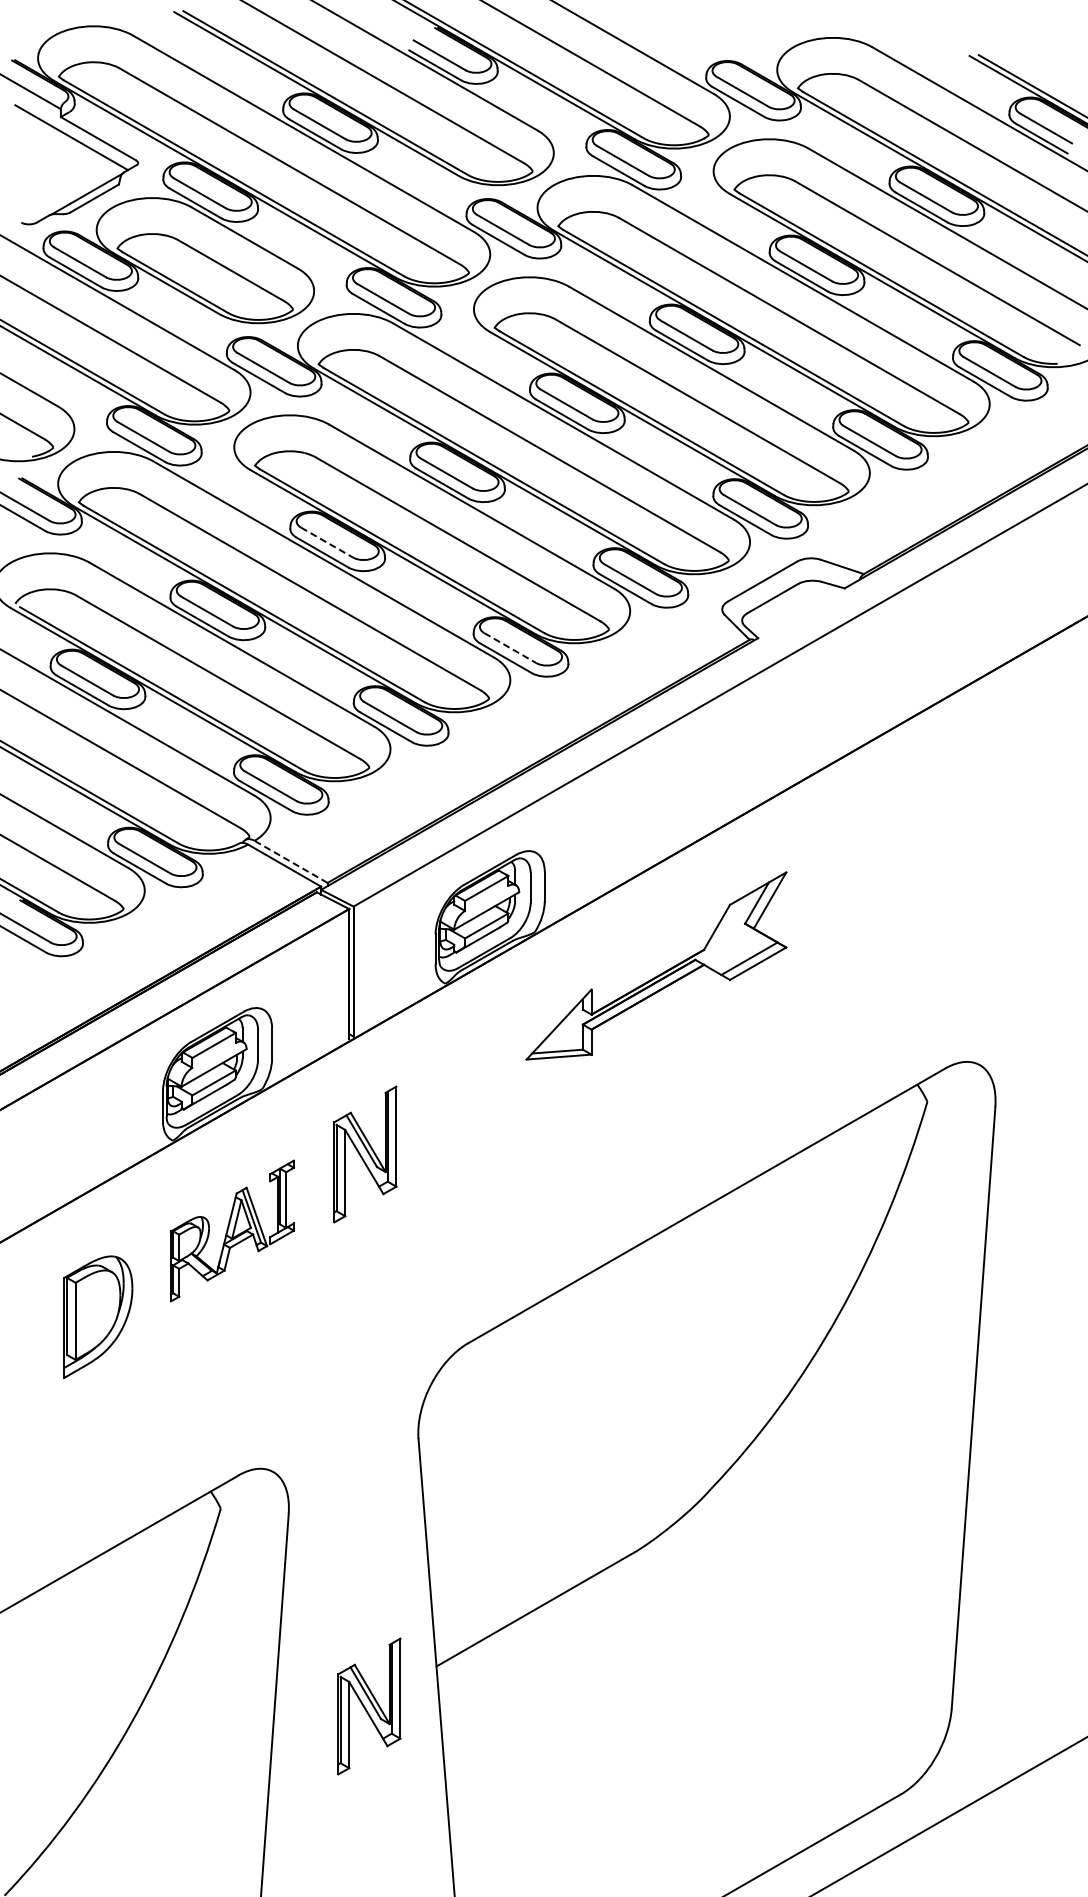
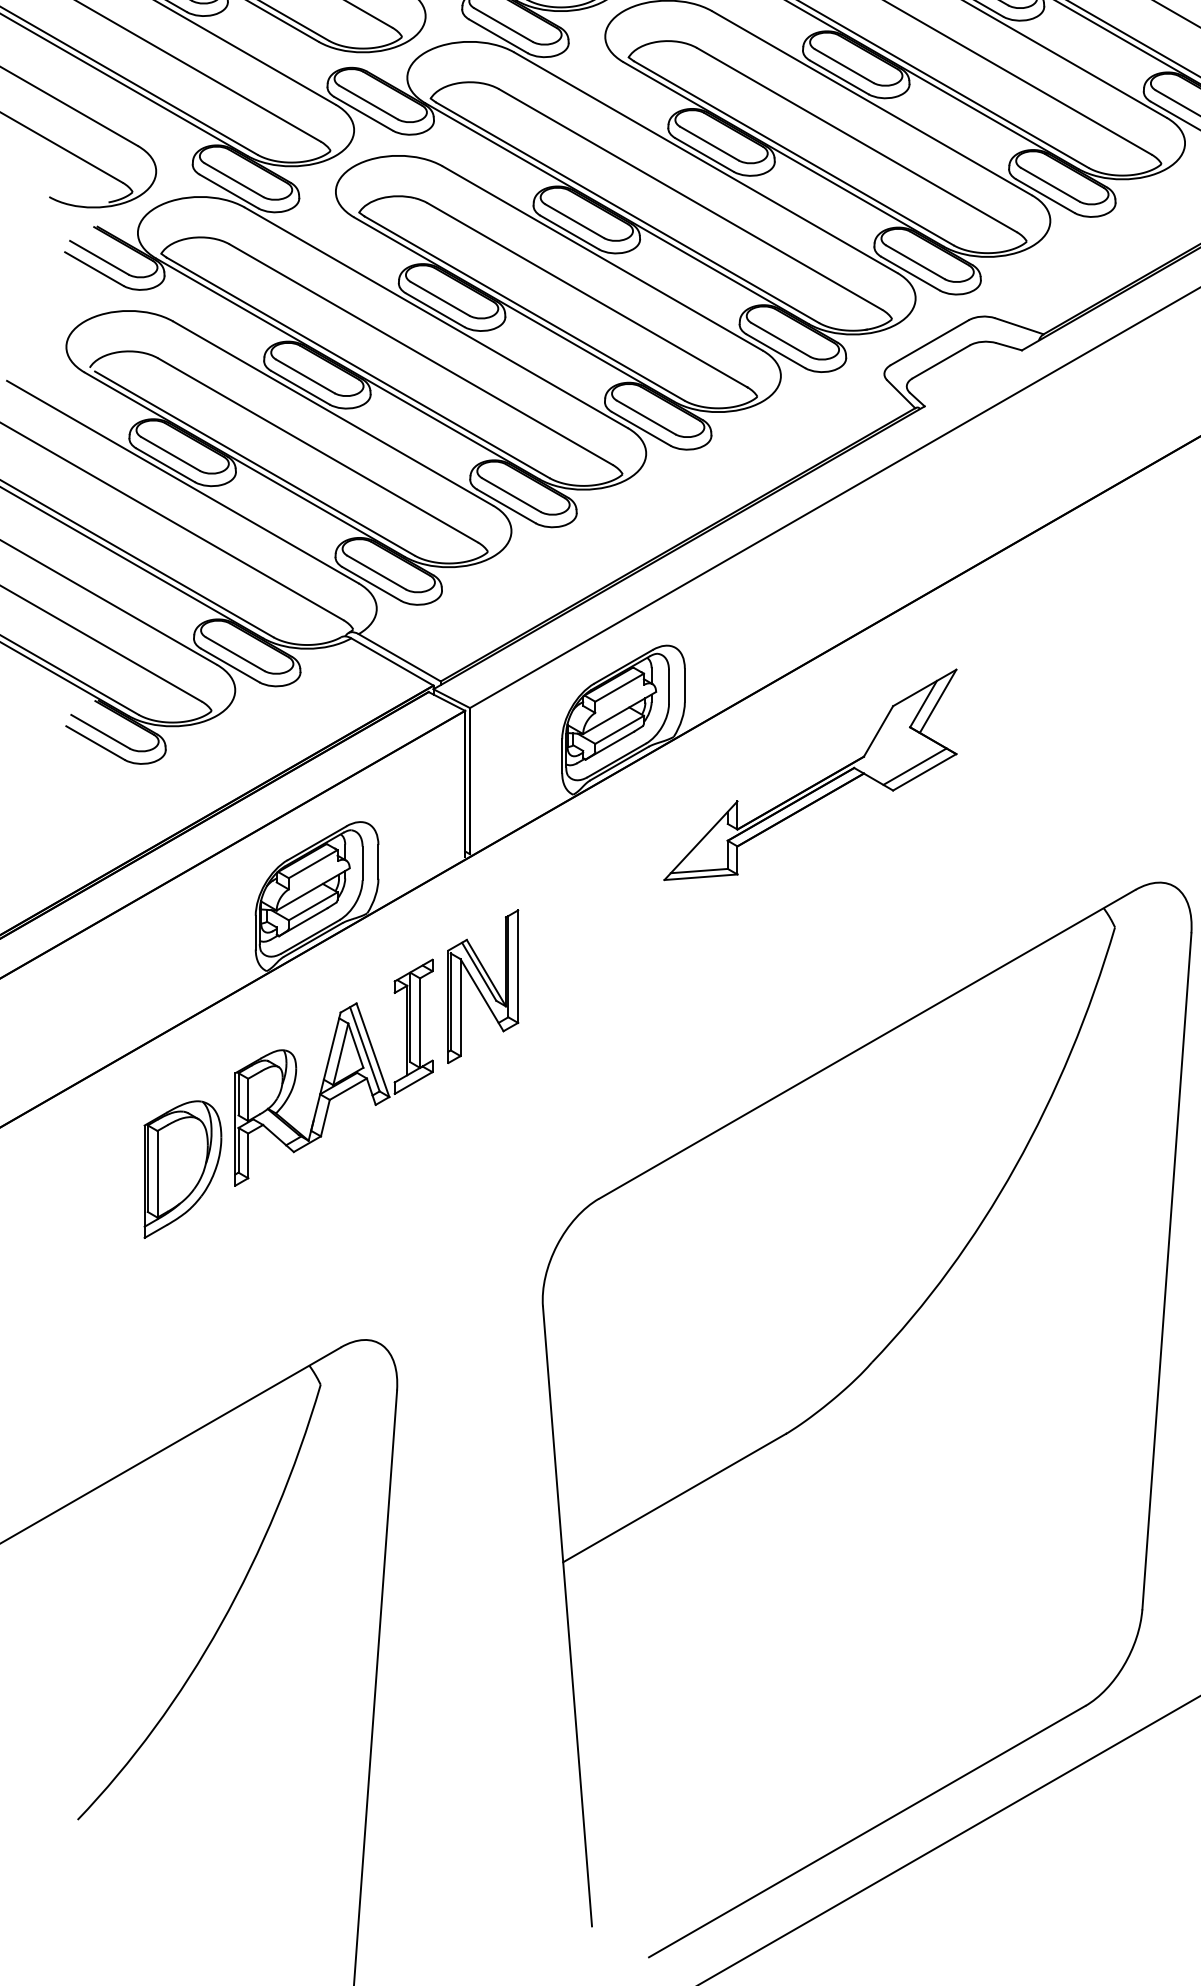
line: (327, 542) -> (440, 298), dashed -> solid
line: (510, 648) -> (646, 417), dashed -> solid
line: (290, 861) -> (399, 657), dashed -> solid
part: (232, 1230) -> (333, 1072), size x1.43
part: (369, 1706) -> (487, 1607), removed

